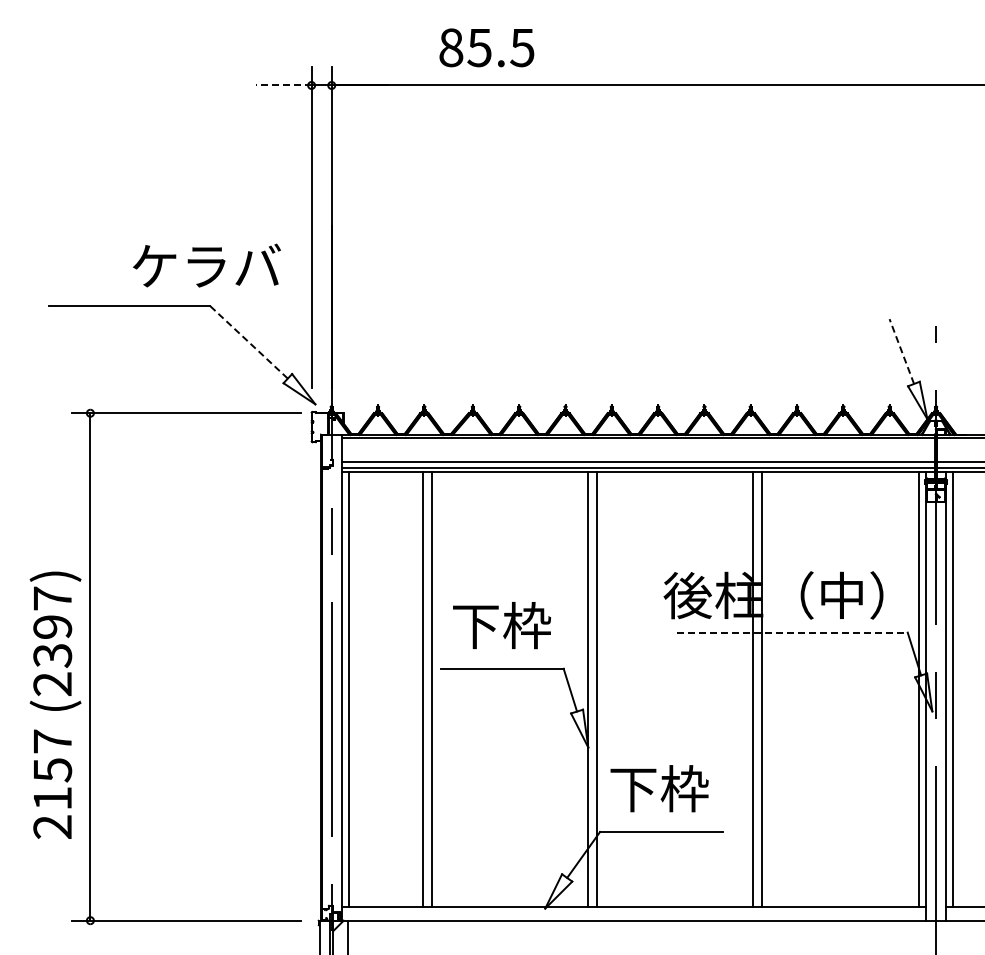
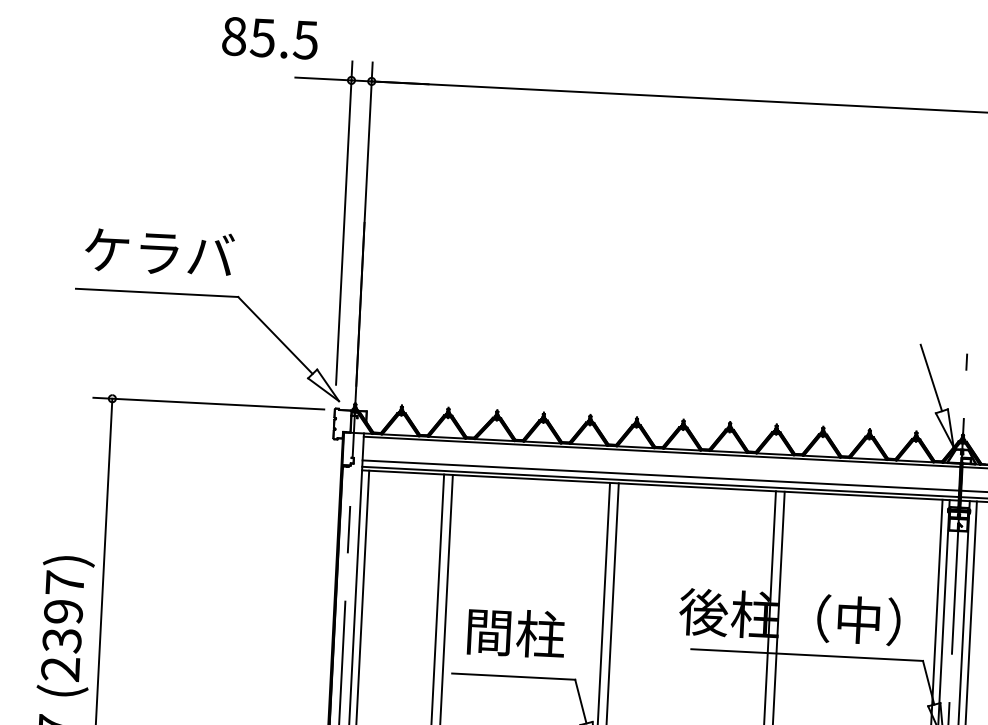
text: (486, 47) -> (269, 37), moved
line: (283, 85) -> (323, 78), dashed -> solid
text: (206, 265) -> (159, 252), moved
line: (248, 341) -> (274, 334), dashed -> solid
line: (901, 351) -> (931, 377), dashed -> solid
text: (502, 625) -> (515, 633), 下枠 -> 間柱
line: (793, 632) -> (808, 654), dashed -> solid

